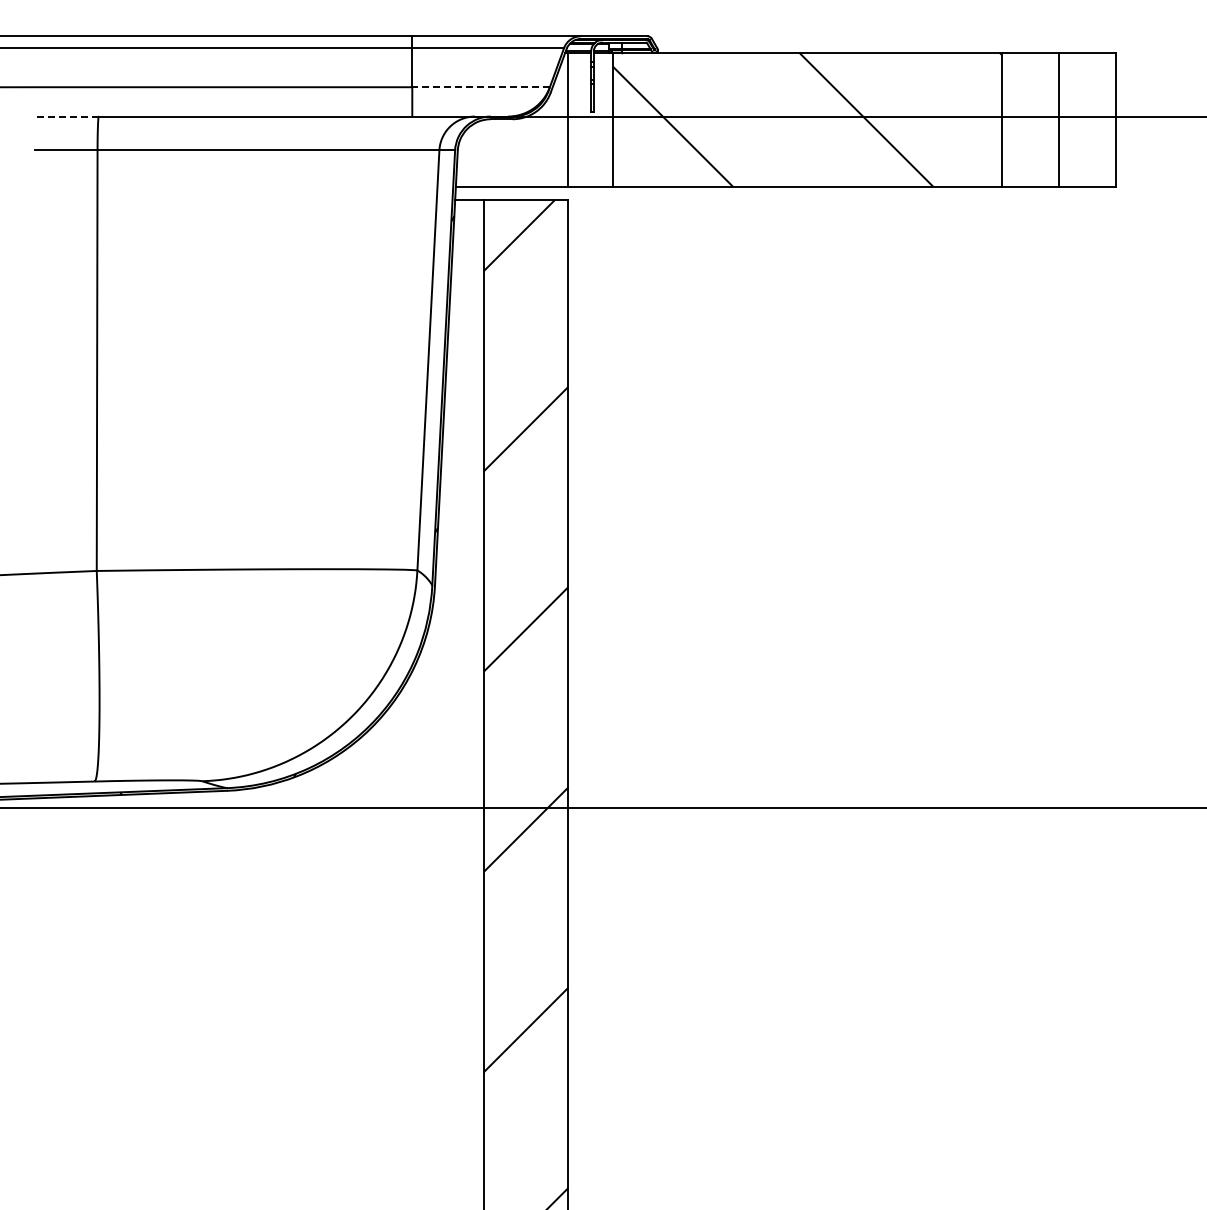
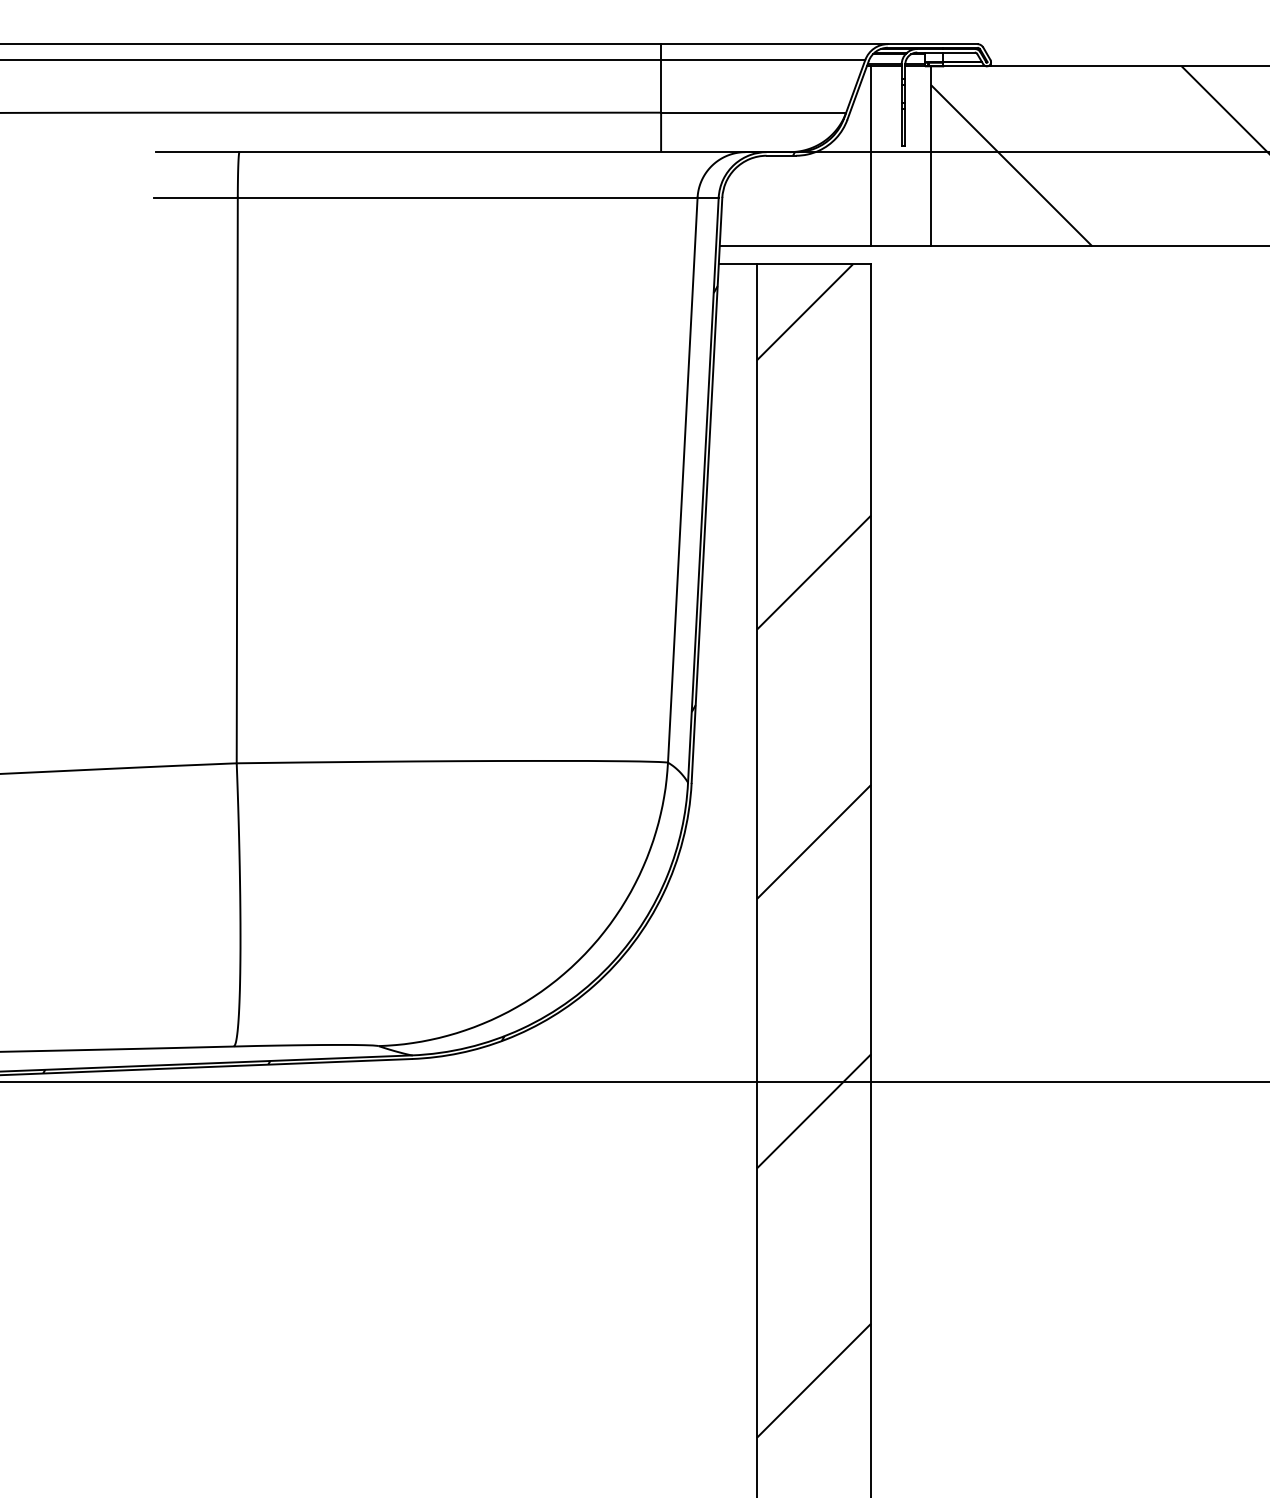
line: (481, 87) -> (754, 113), dashed -> solid
line: (67, 116) -> (197, 152), dashed -> solid

